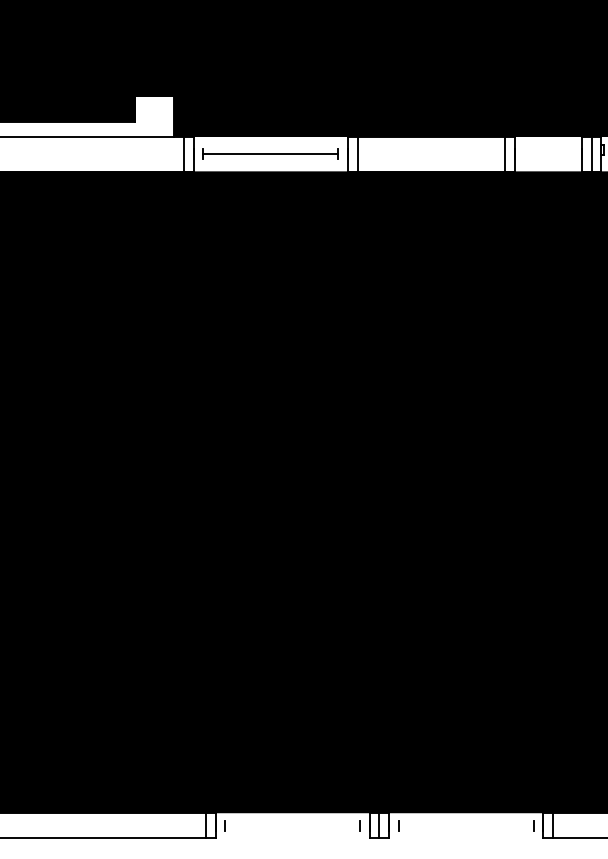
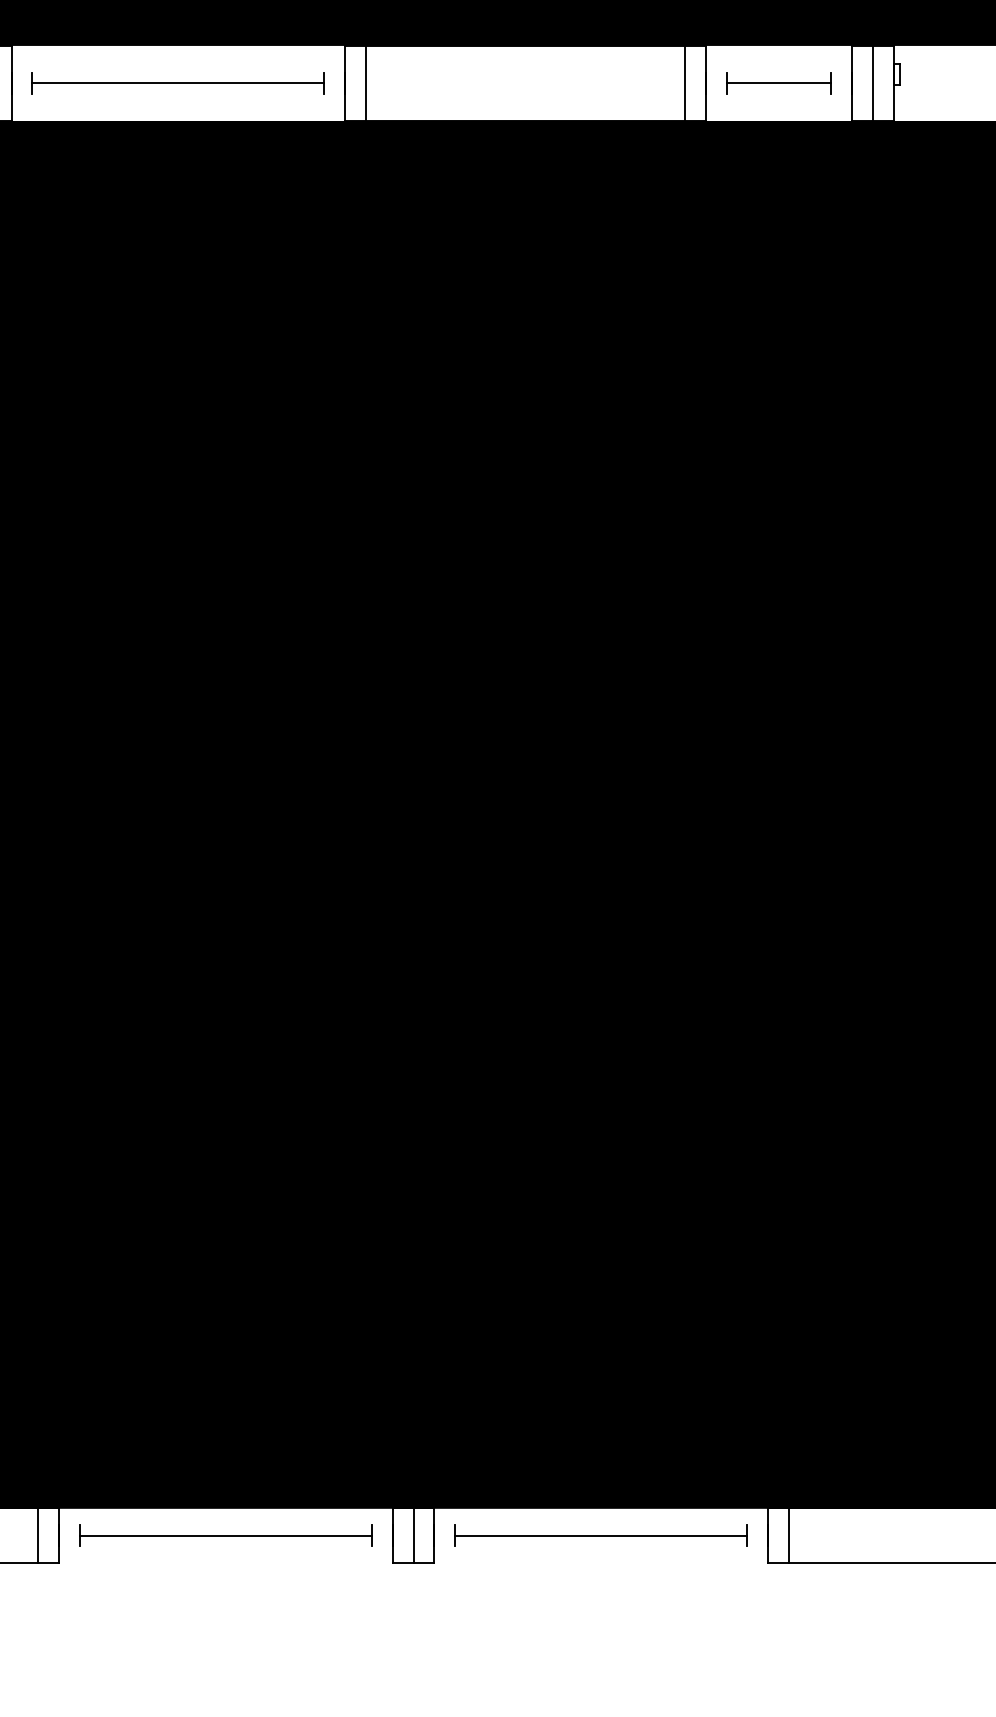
part: (547, 153) -> (777, 81), added
line: (292, 825) -> (225, 1535), added
line: (465, 825) -> (599, 1535), added

